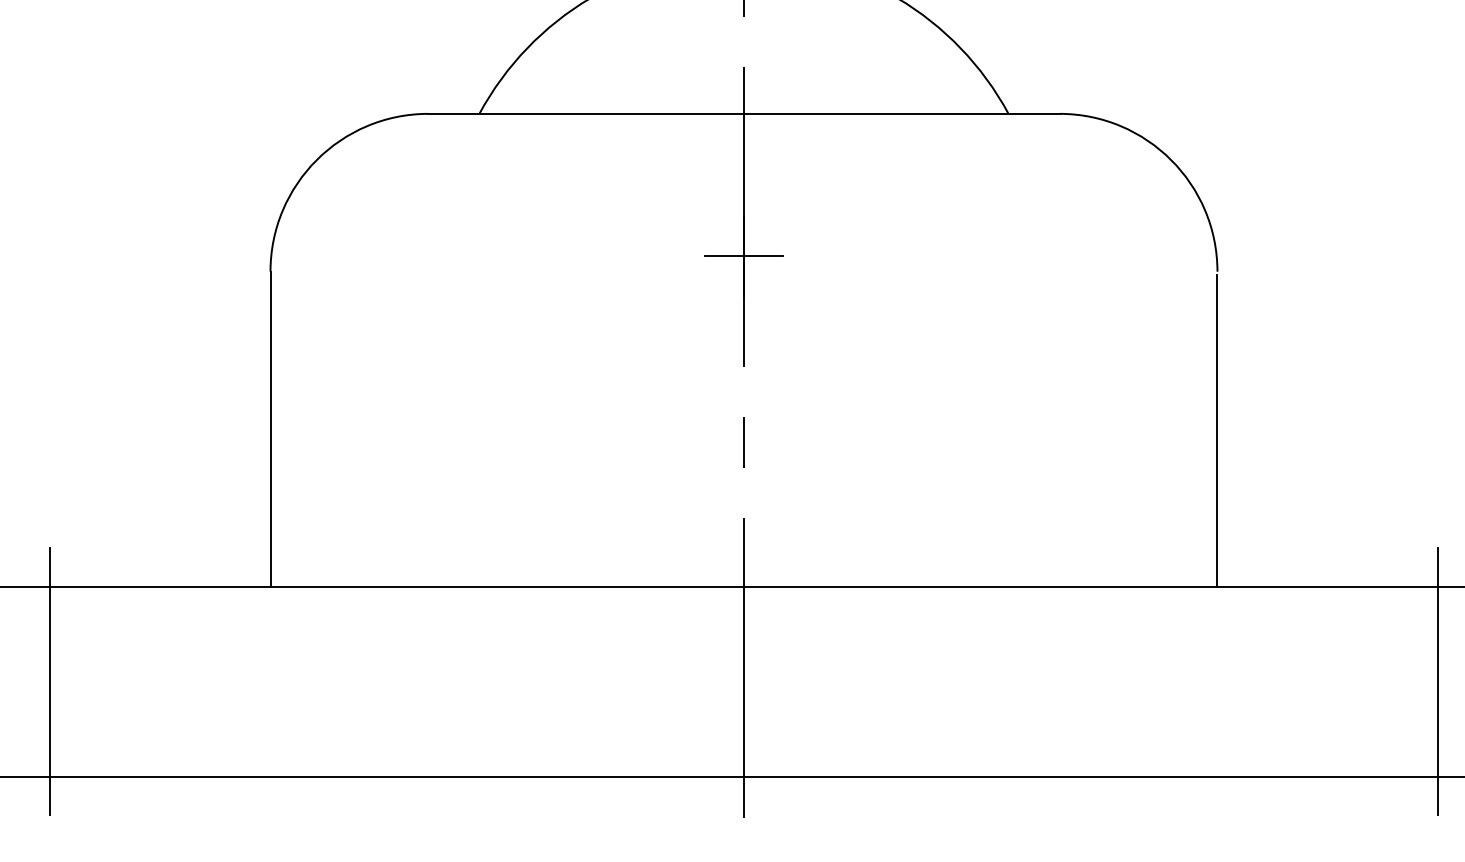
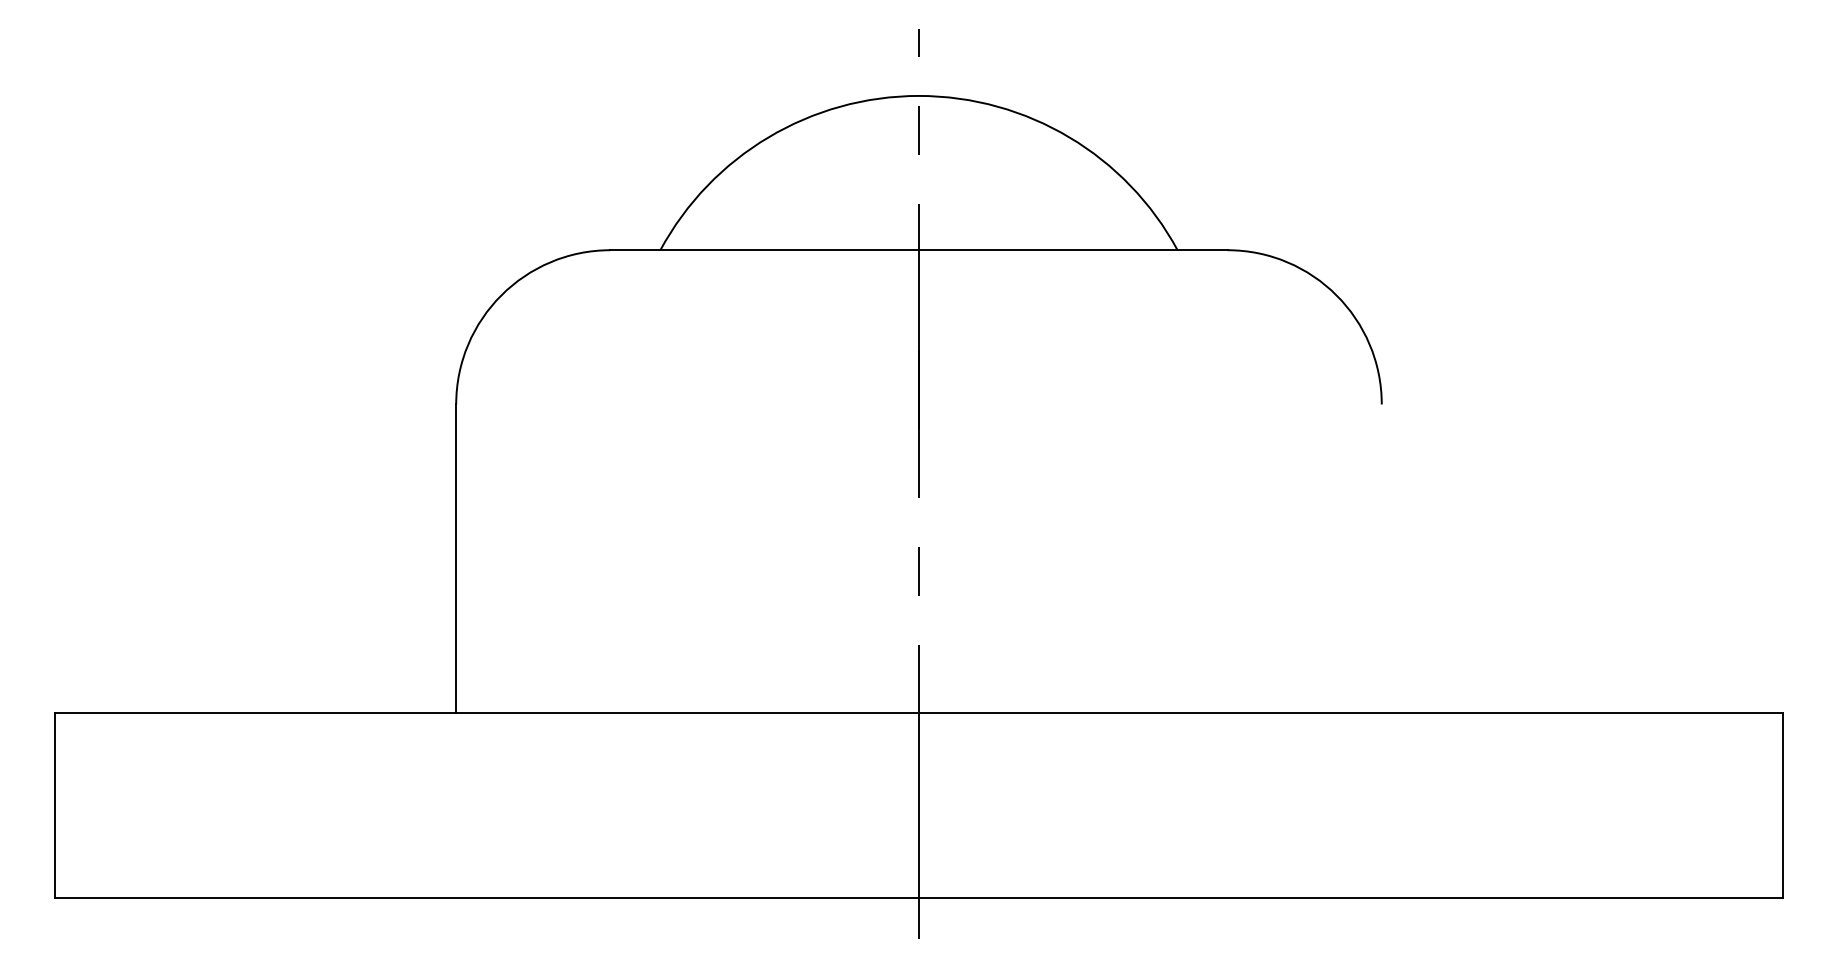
line: (743, 256) -> (918, 389), removed
line: (1217, 431) -> (1381, 560), removed
line: (49, 680) -> (240, 804), removed
line: (1438, 680) -> (1597, 804), removed

